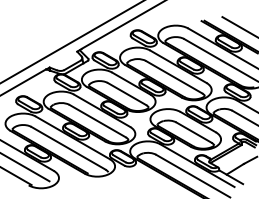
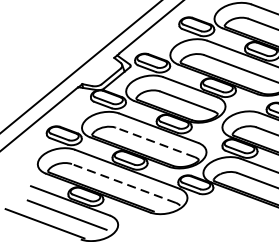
line: (97, 120) -> (155, 141), solid -> dashed
line: (68, 148) -> (123, 183), solid -> dashed

